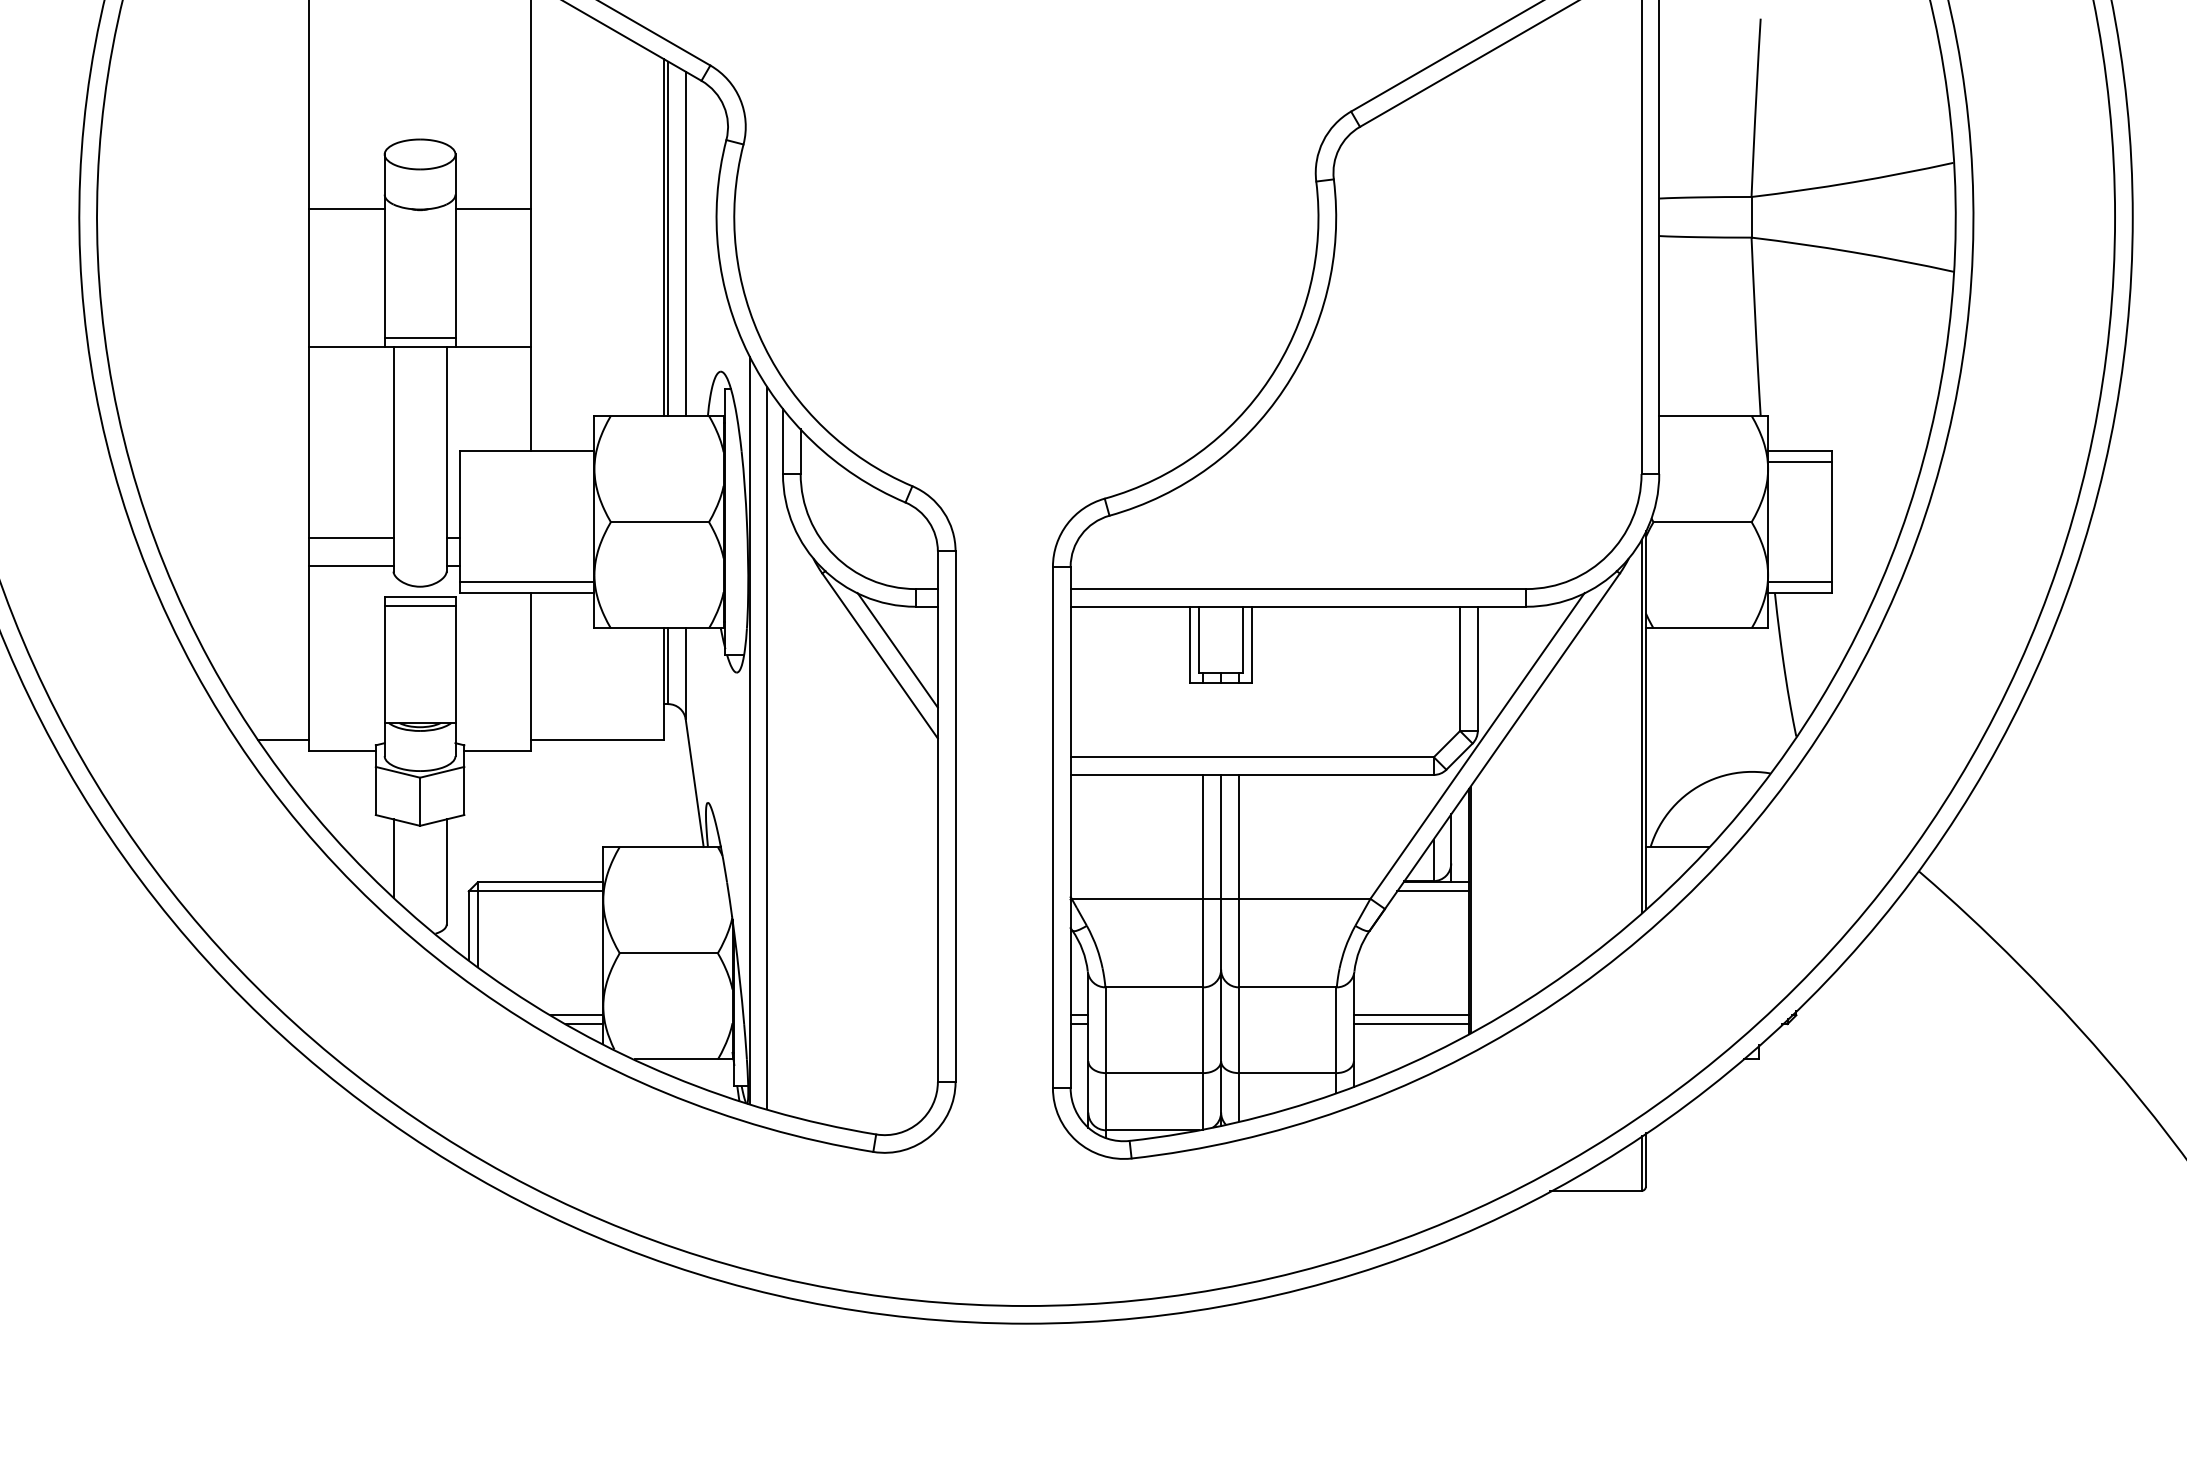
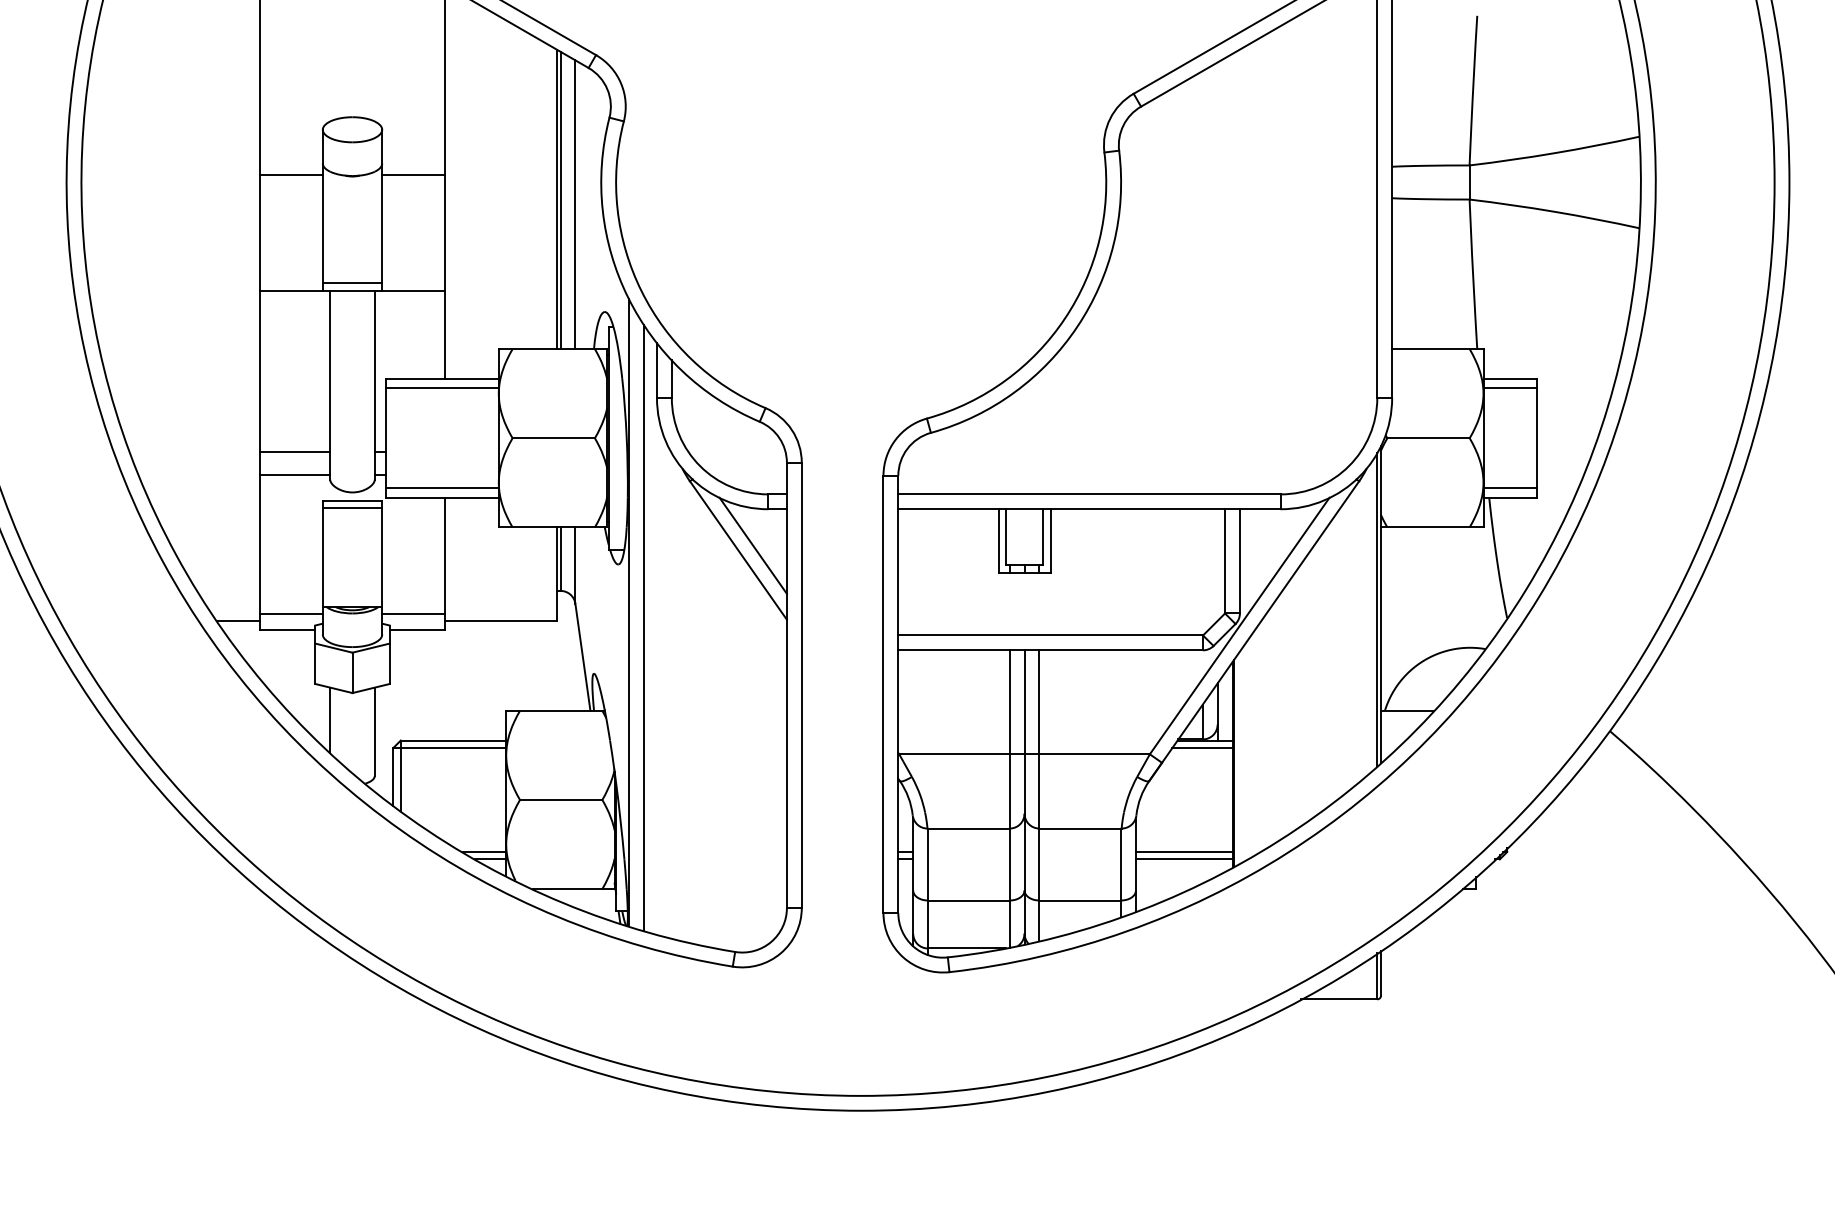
line: (526, 462) -> (441, 388), added
line: (346, 732) -> (290, 614), added
line: (492, 732) -> (413, 614), added

